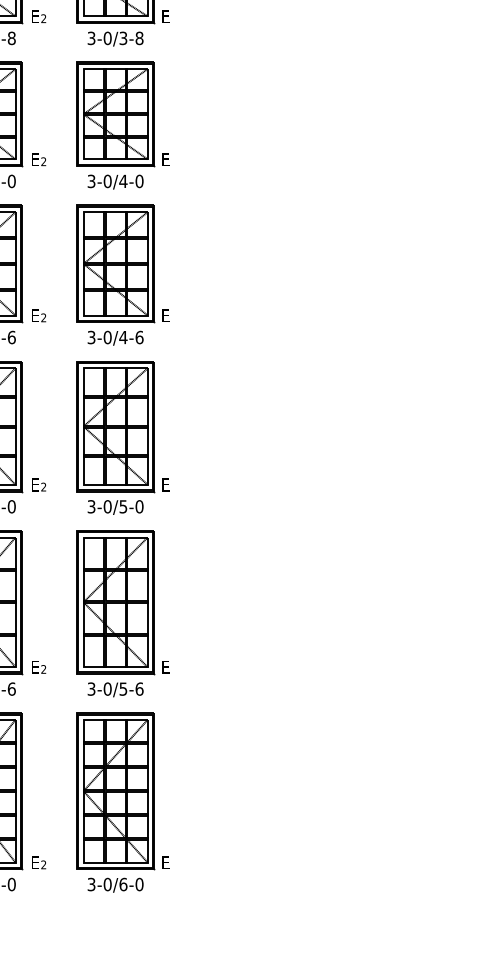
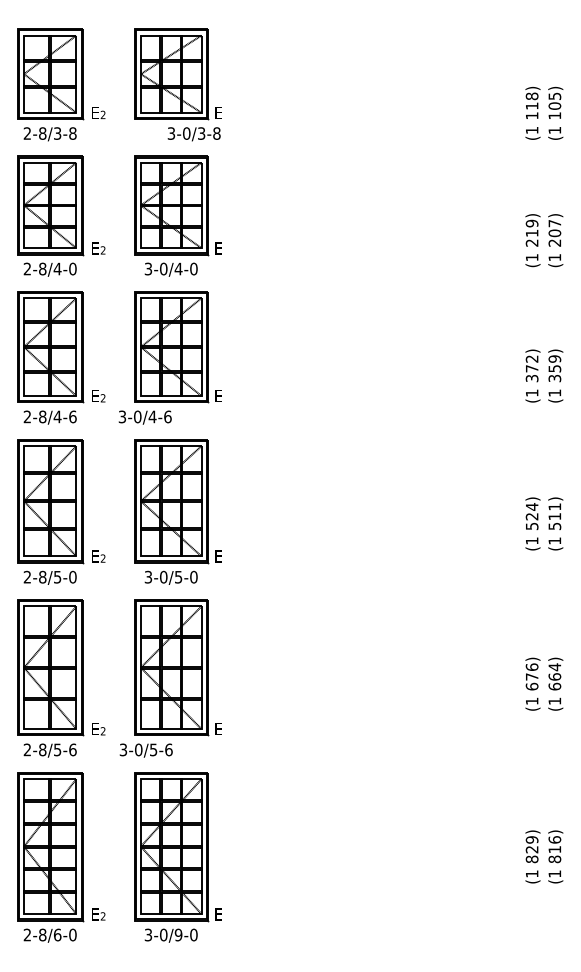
text: (114, 39) -> (193, 134), moved
text: (114, 338) -> (144, 417), moved
text: (114, 689) -> (145, 750), moved
text: (123, 883) -> (178, 934), 3-0/6-0 -> 3-0/9-0

